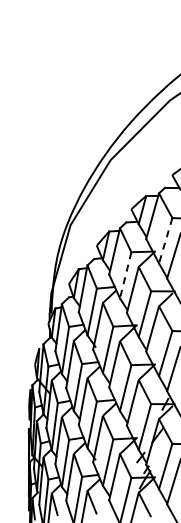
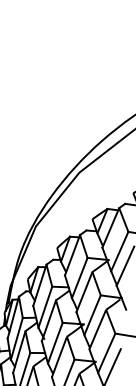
line: (165, 240) -> (119, 251), dashed -> solid
line: (125, 275) -> (79, 278), dashed -> solid

